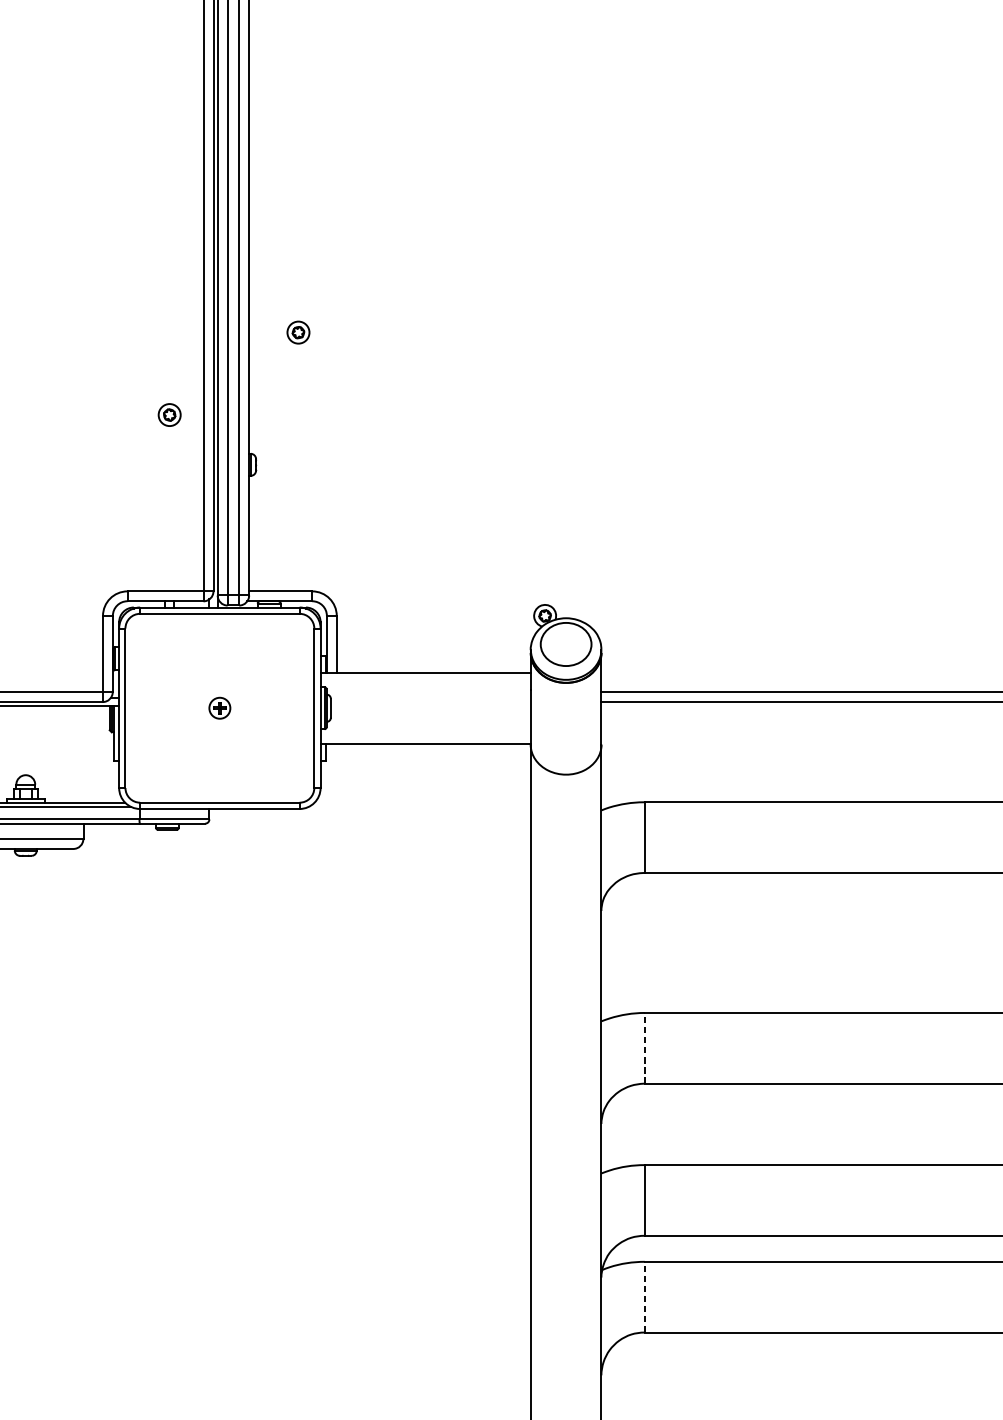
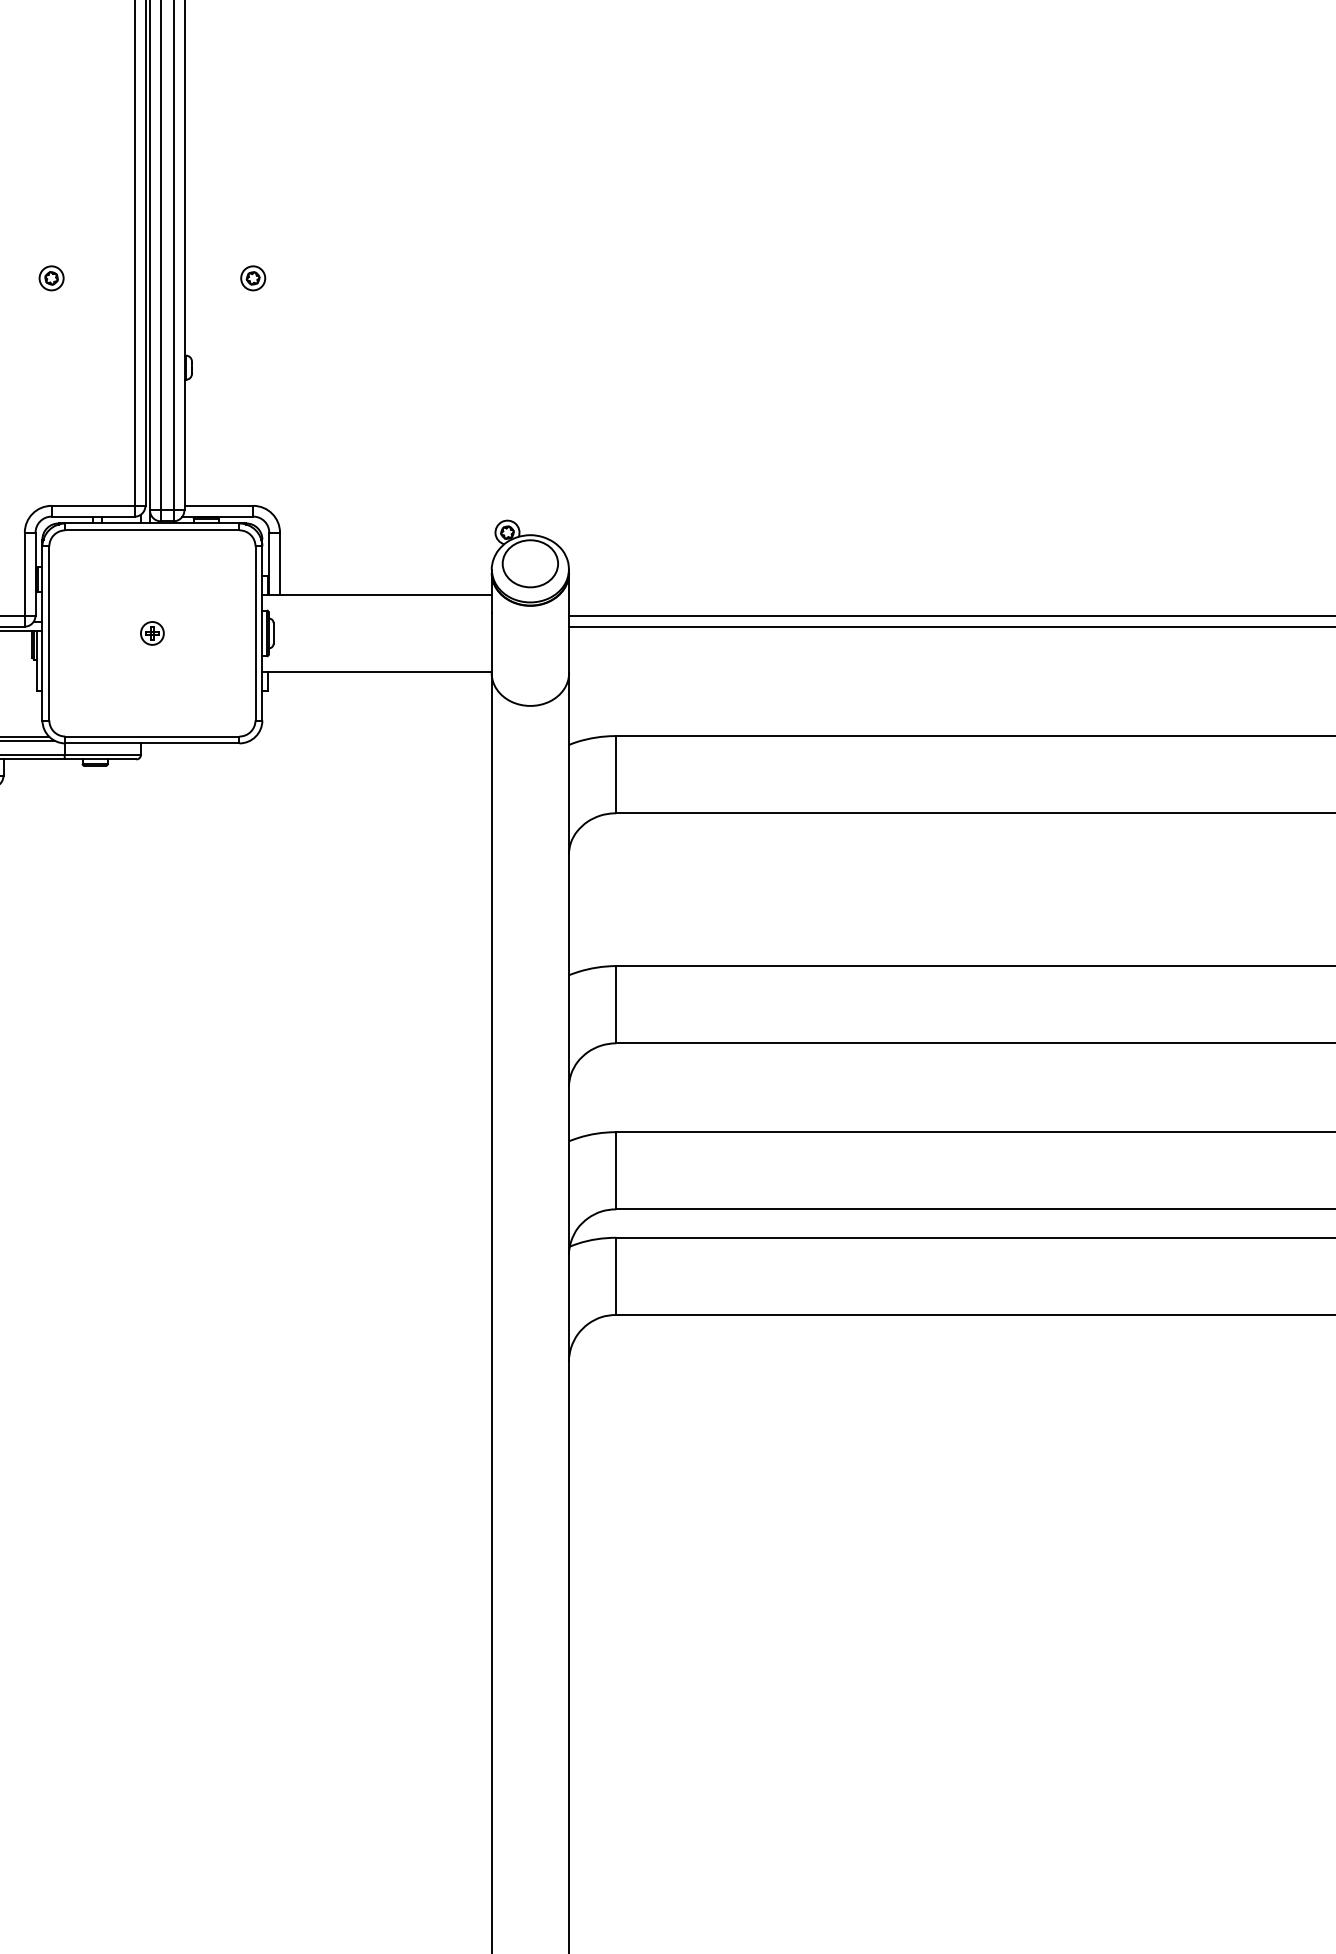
part: (298, 332) -> (253, 278), moved
part: (169, 415) -> (51, 278), moved
line: (644, 1048) -> (616, 1004), dashed -> solid
line: (644, 1297) -> (616, 1276), dashed -> solid

